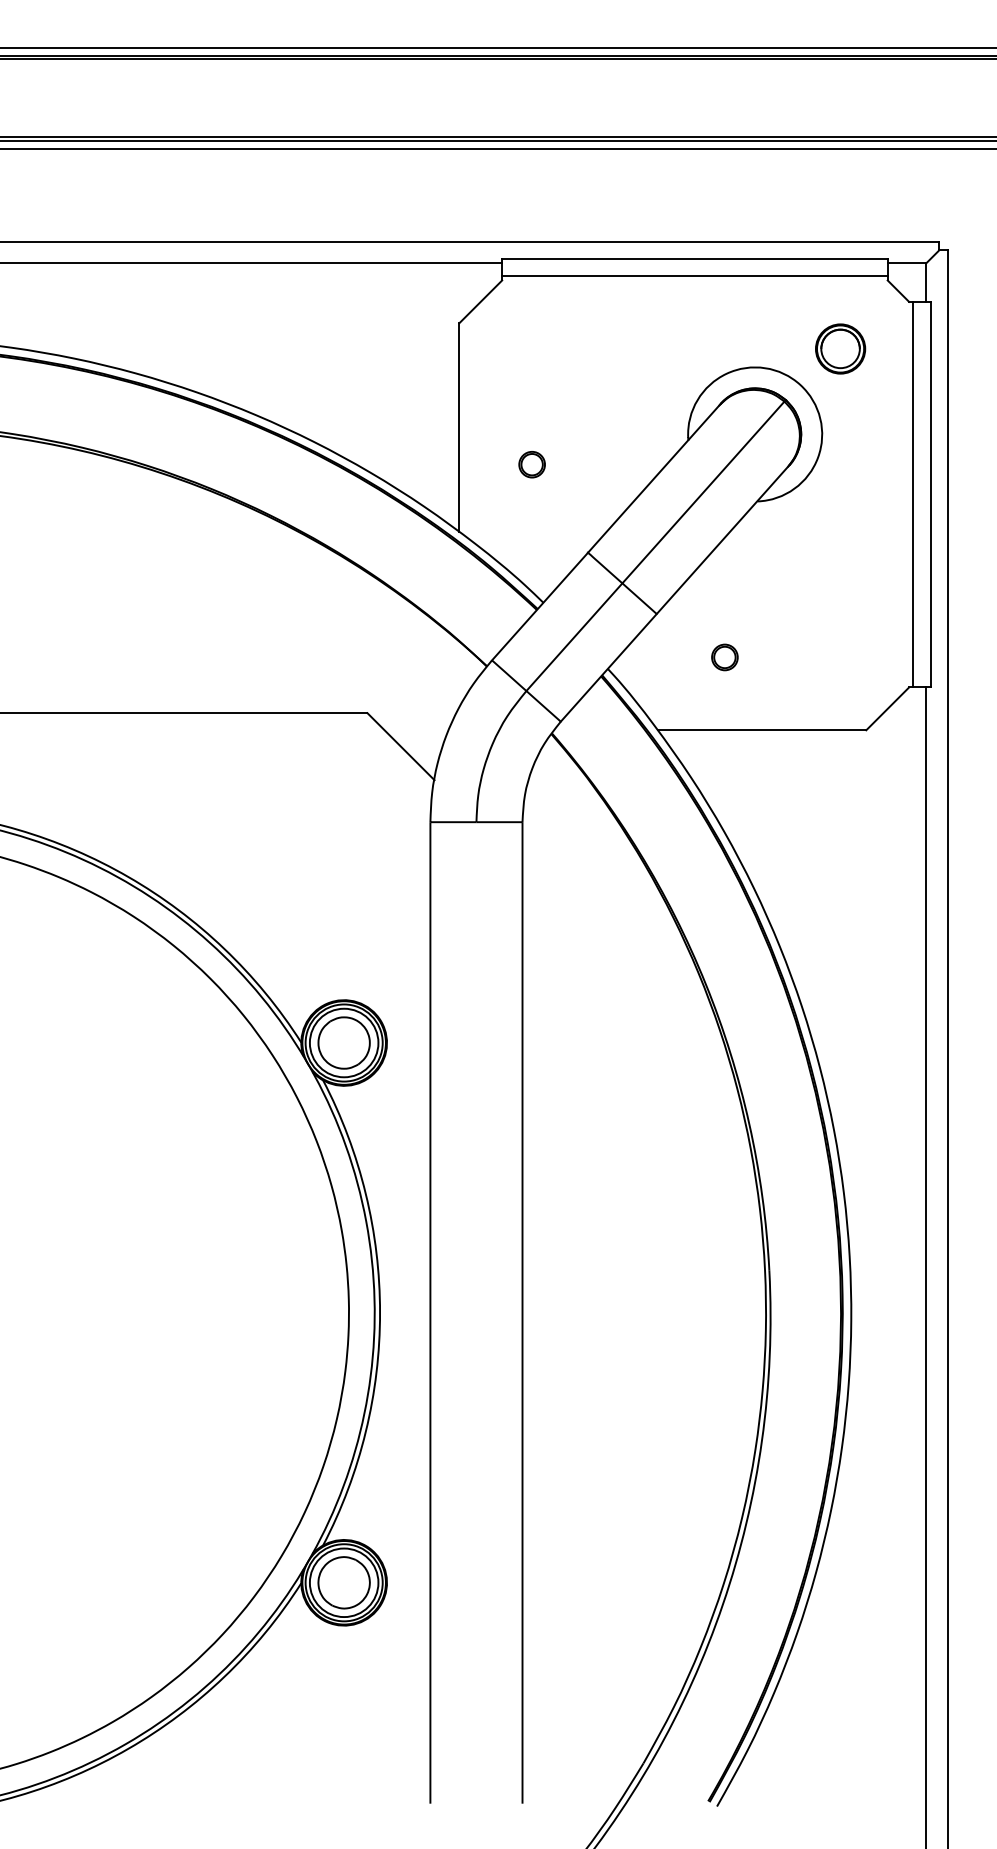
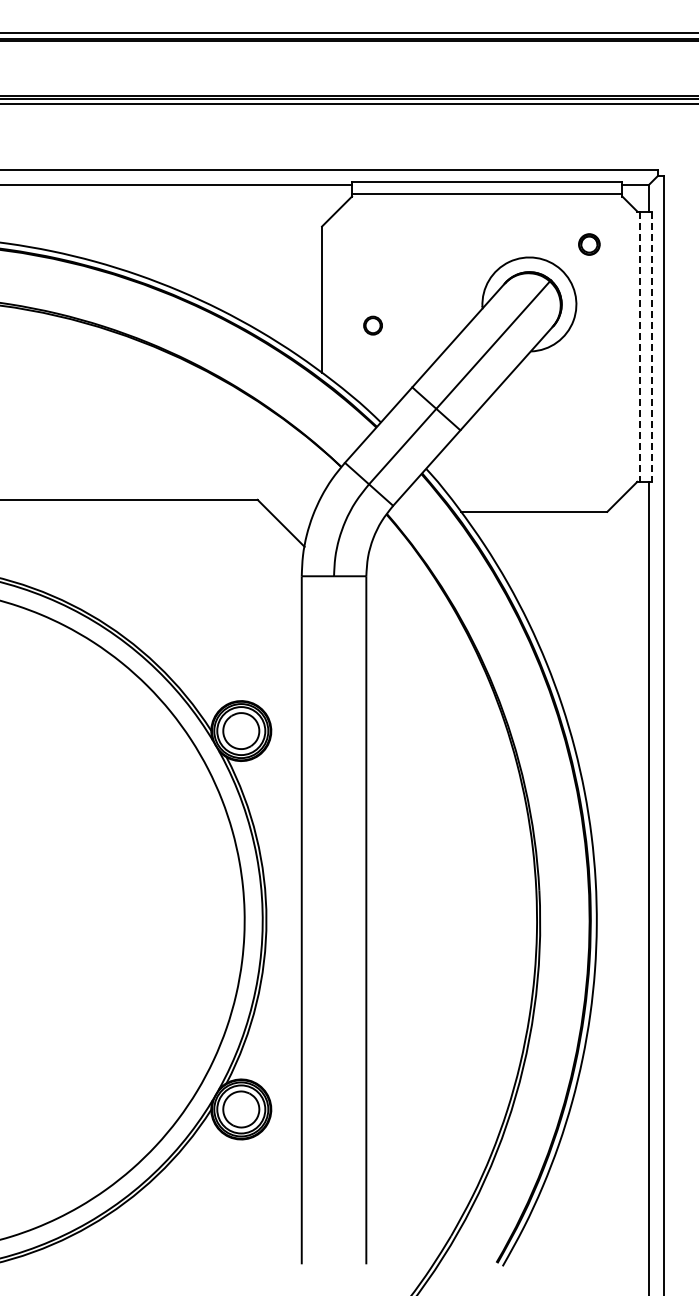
part: (840, 348) -> (589, 244), size x0.6
line: (913, 495) -> (640, 347), solid -> dashed
line: (930, 495) -> (652, 347), solid -> dashed
part: (725, 657) -> (508, 460), removed

